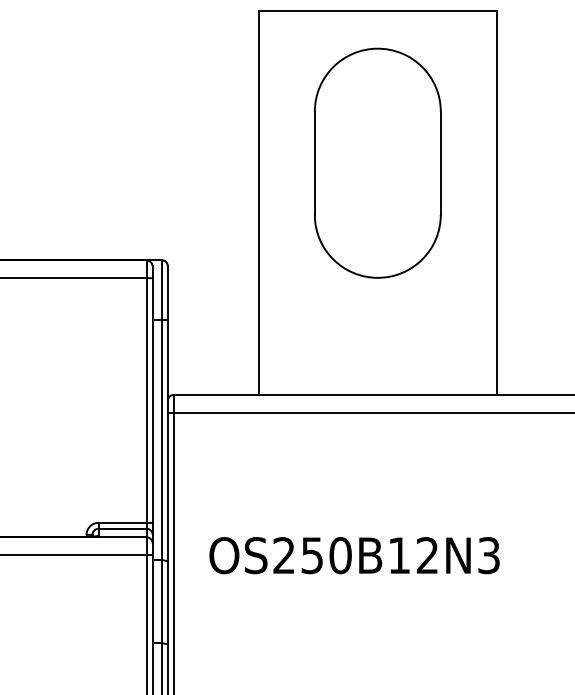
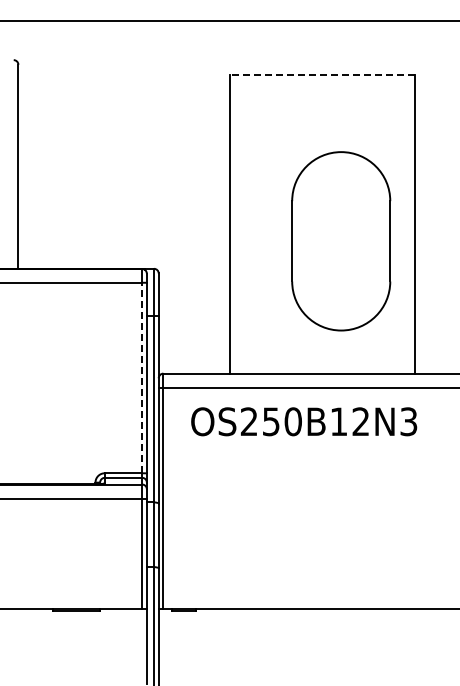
line: (376, 10) -> (321, 74), solid -> dashed
part: (378, 163) -> (341, 241), moved
line: (146, 399) -> (142, 377), solid -> dashed
text: (355, 555) -> (304, 421), moved

